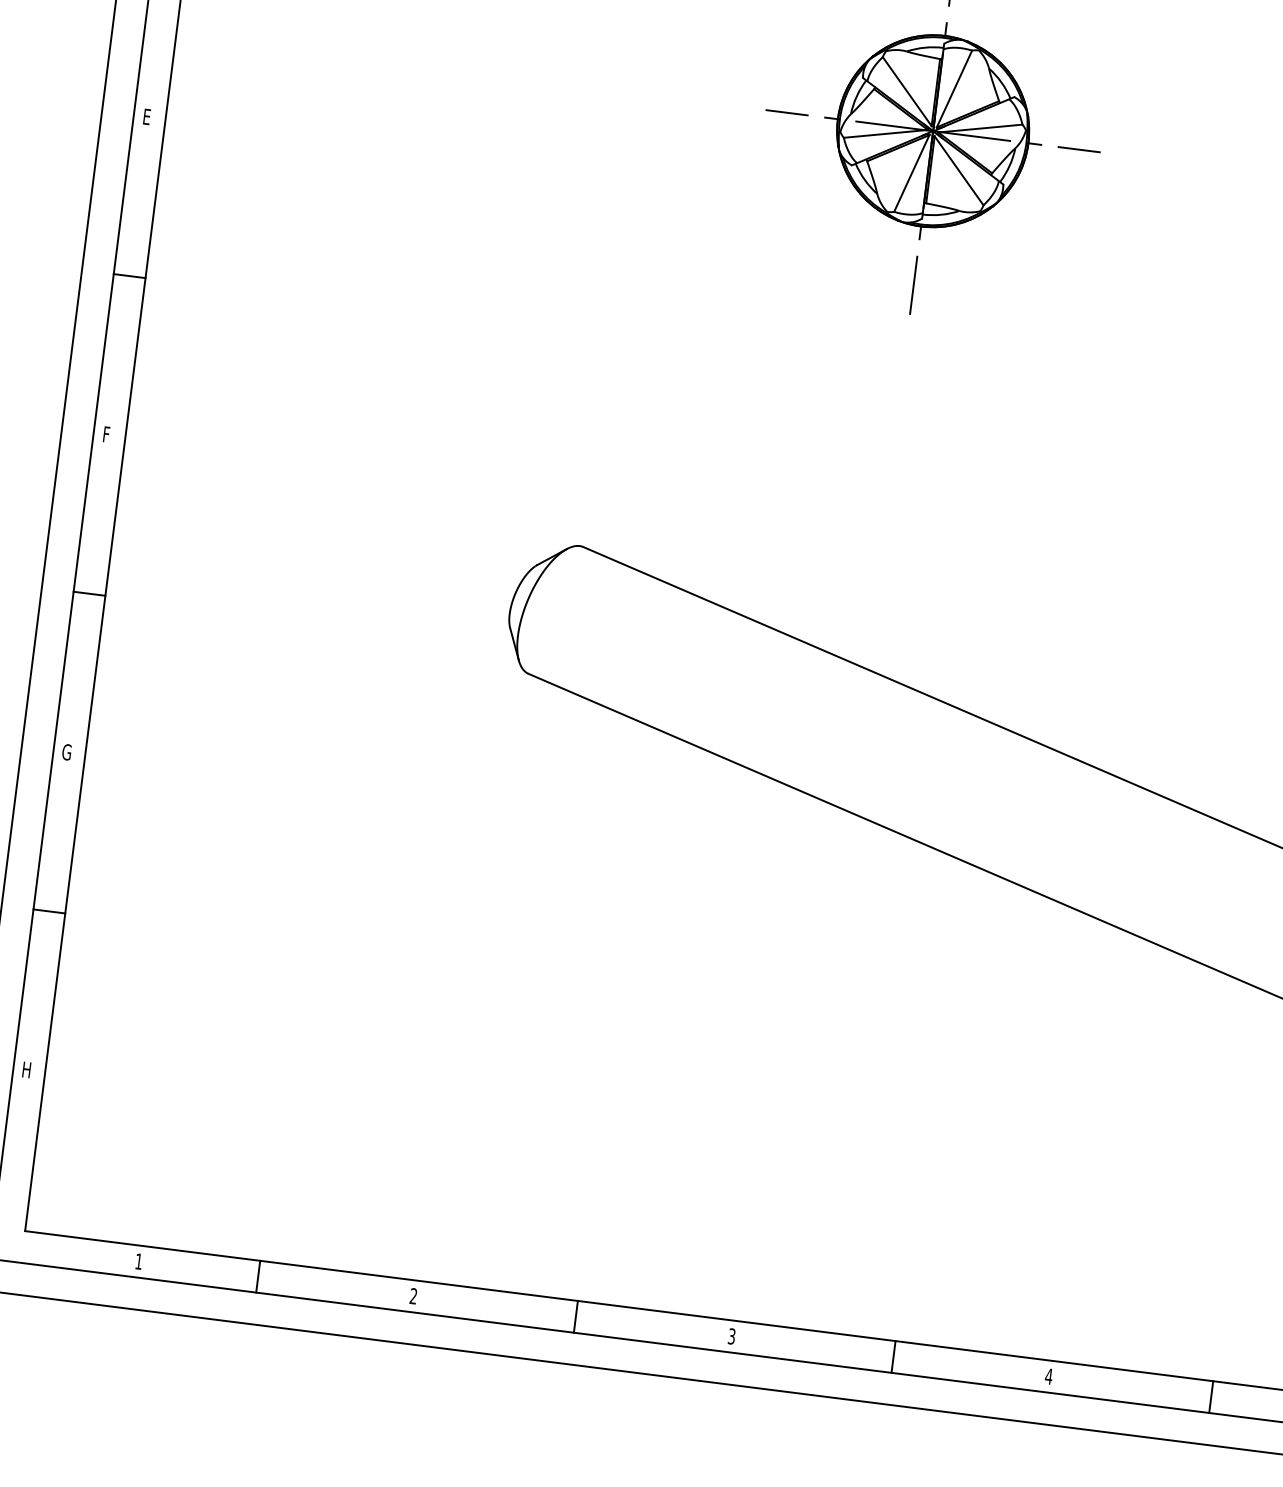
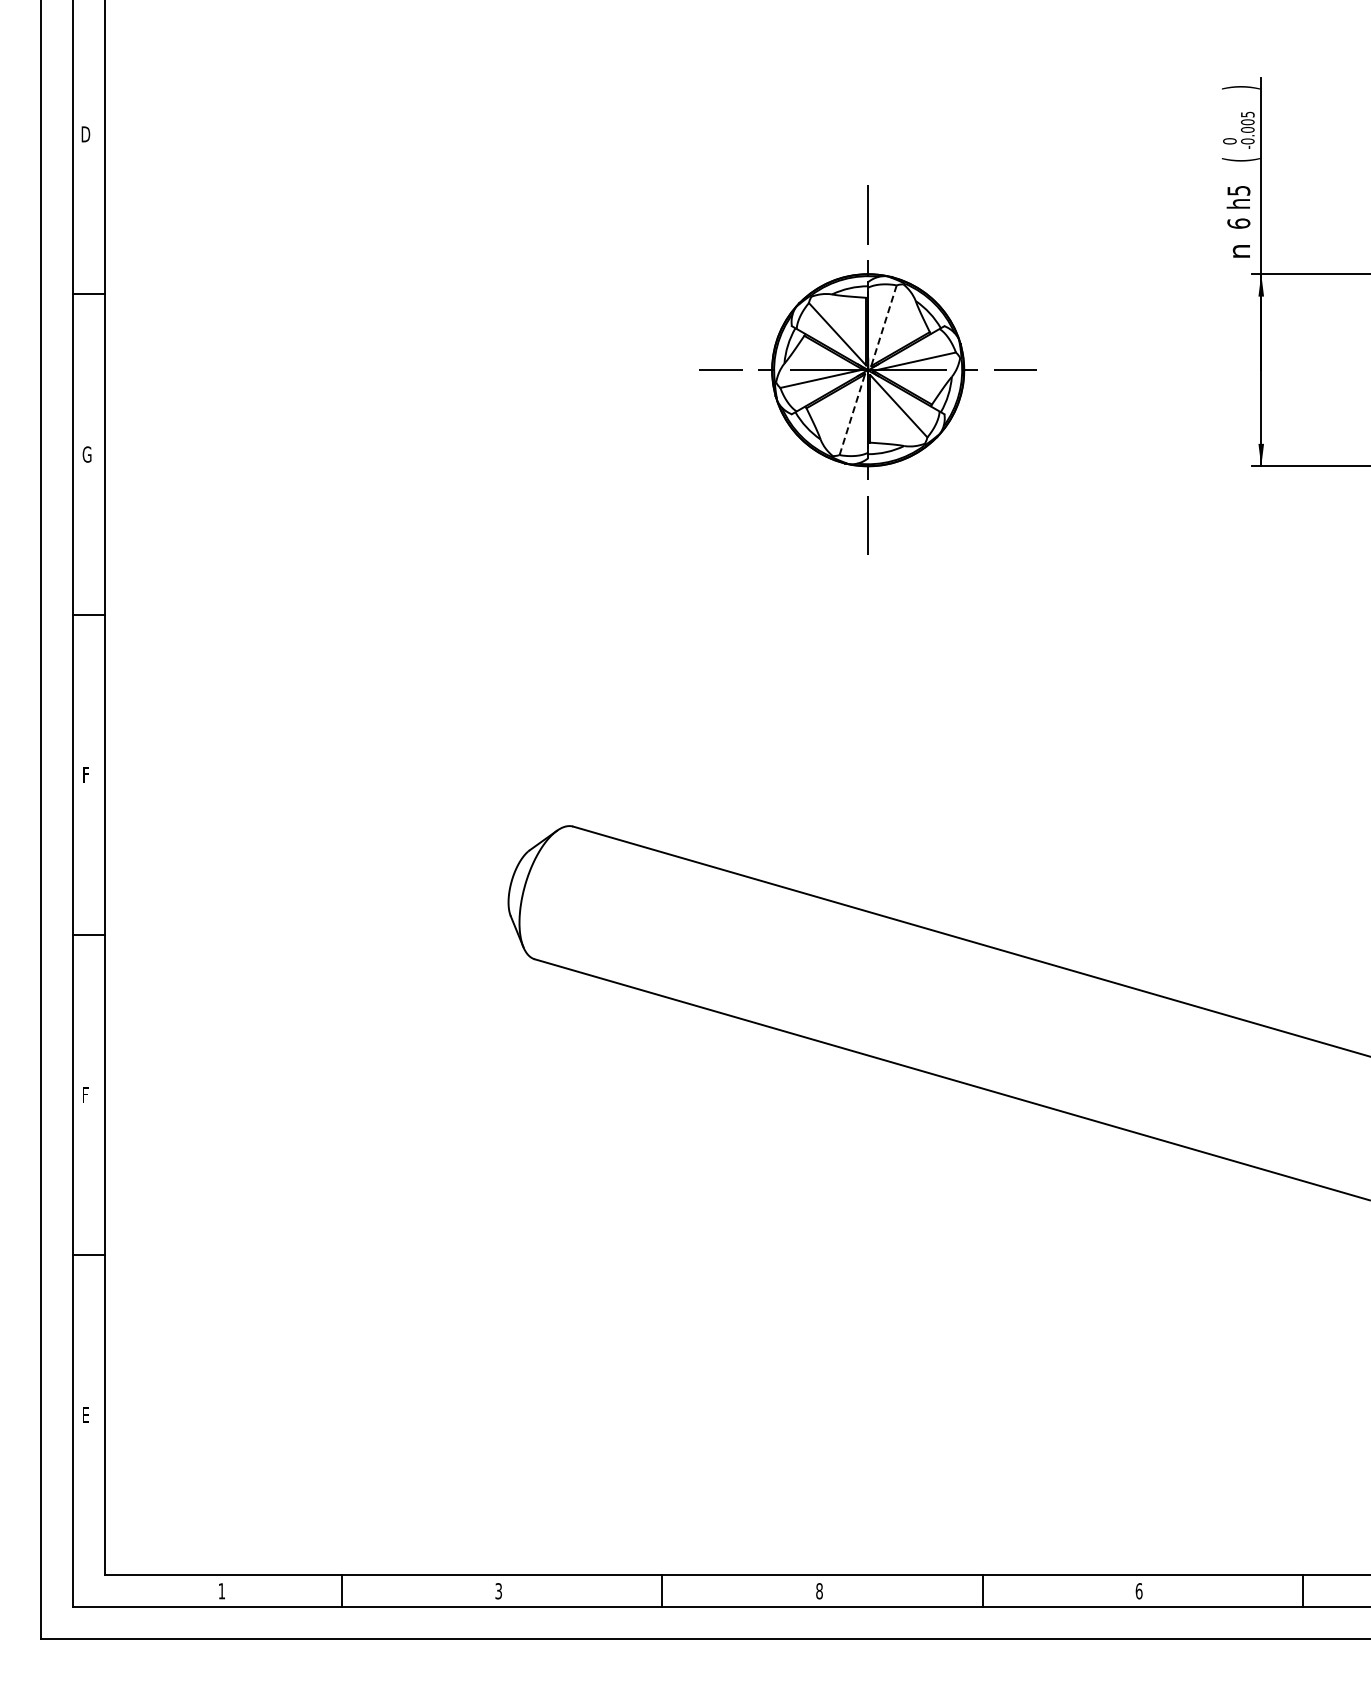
line: (953, 89) -> (883, 326), solid -> dashed
text: (147, 116) -> (86, 454), E -> G
line: (912, 173) -> (852, 414), solid -> dashed
text: (66, 751) -> (86, 1094), G -> F
text: (26, 1069) -> (86, 1414), H -> E
text: (413, 1296) -> (498, 1591), 2 -> 3
text: (731, 1336) -> (819, 1591), 3 -> 8
text: (1048, 1376) -> (1138, 1591), 4 -> 6

